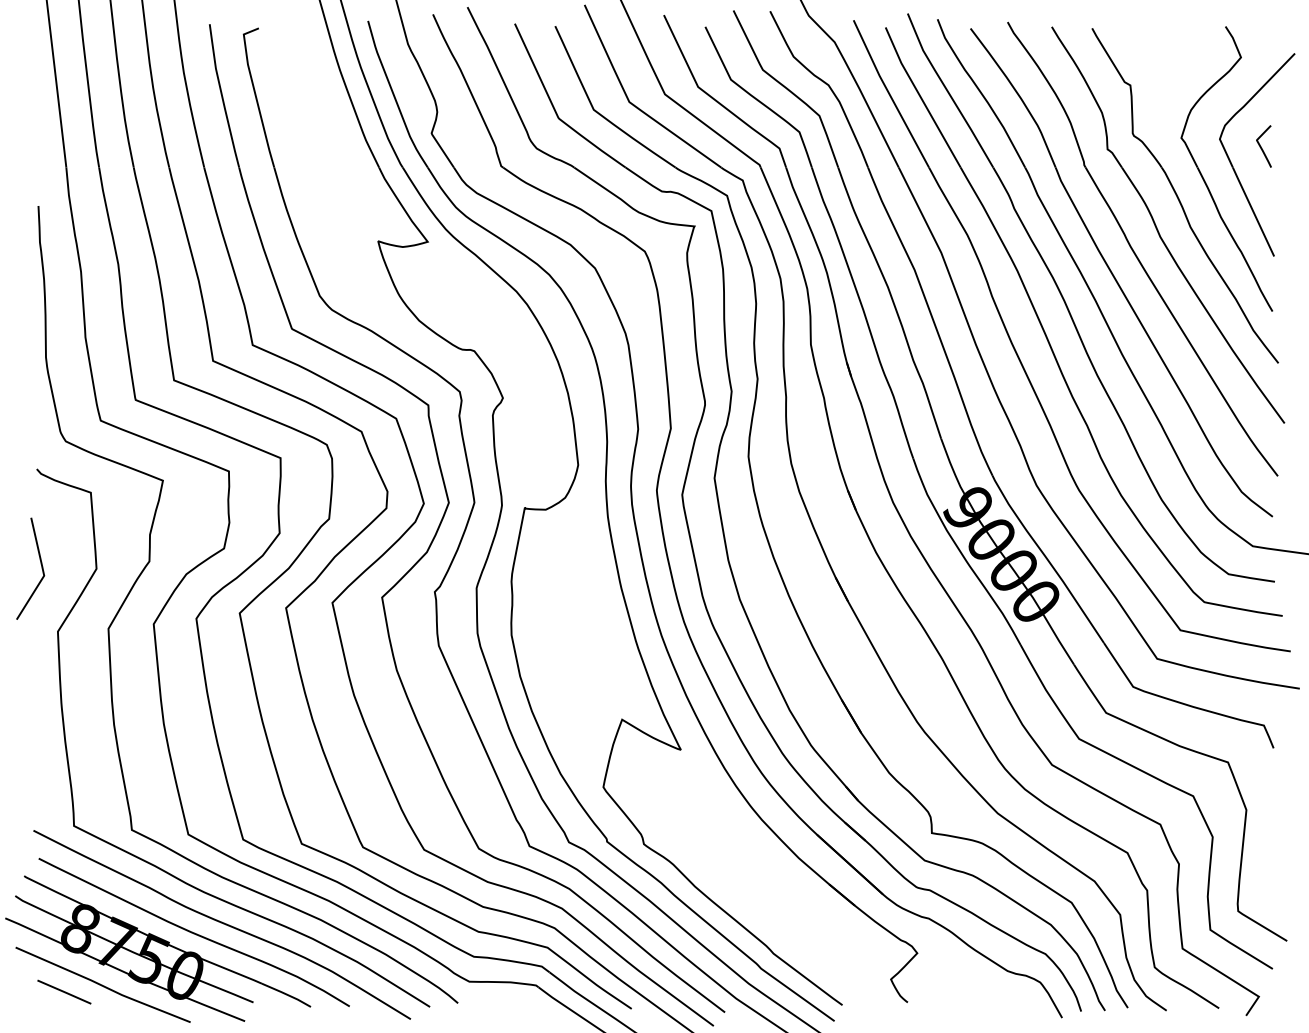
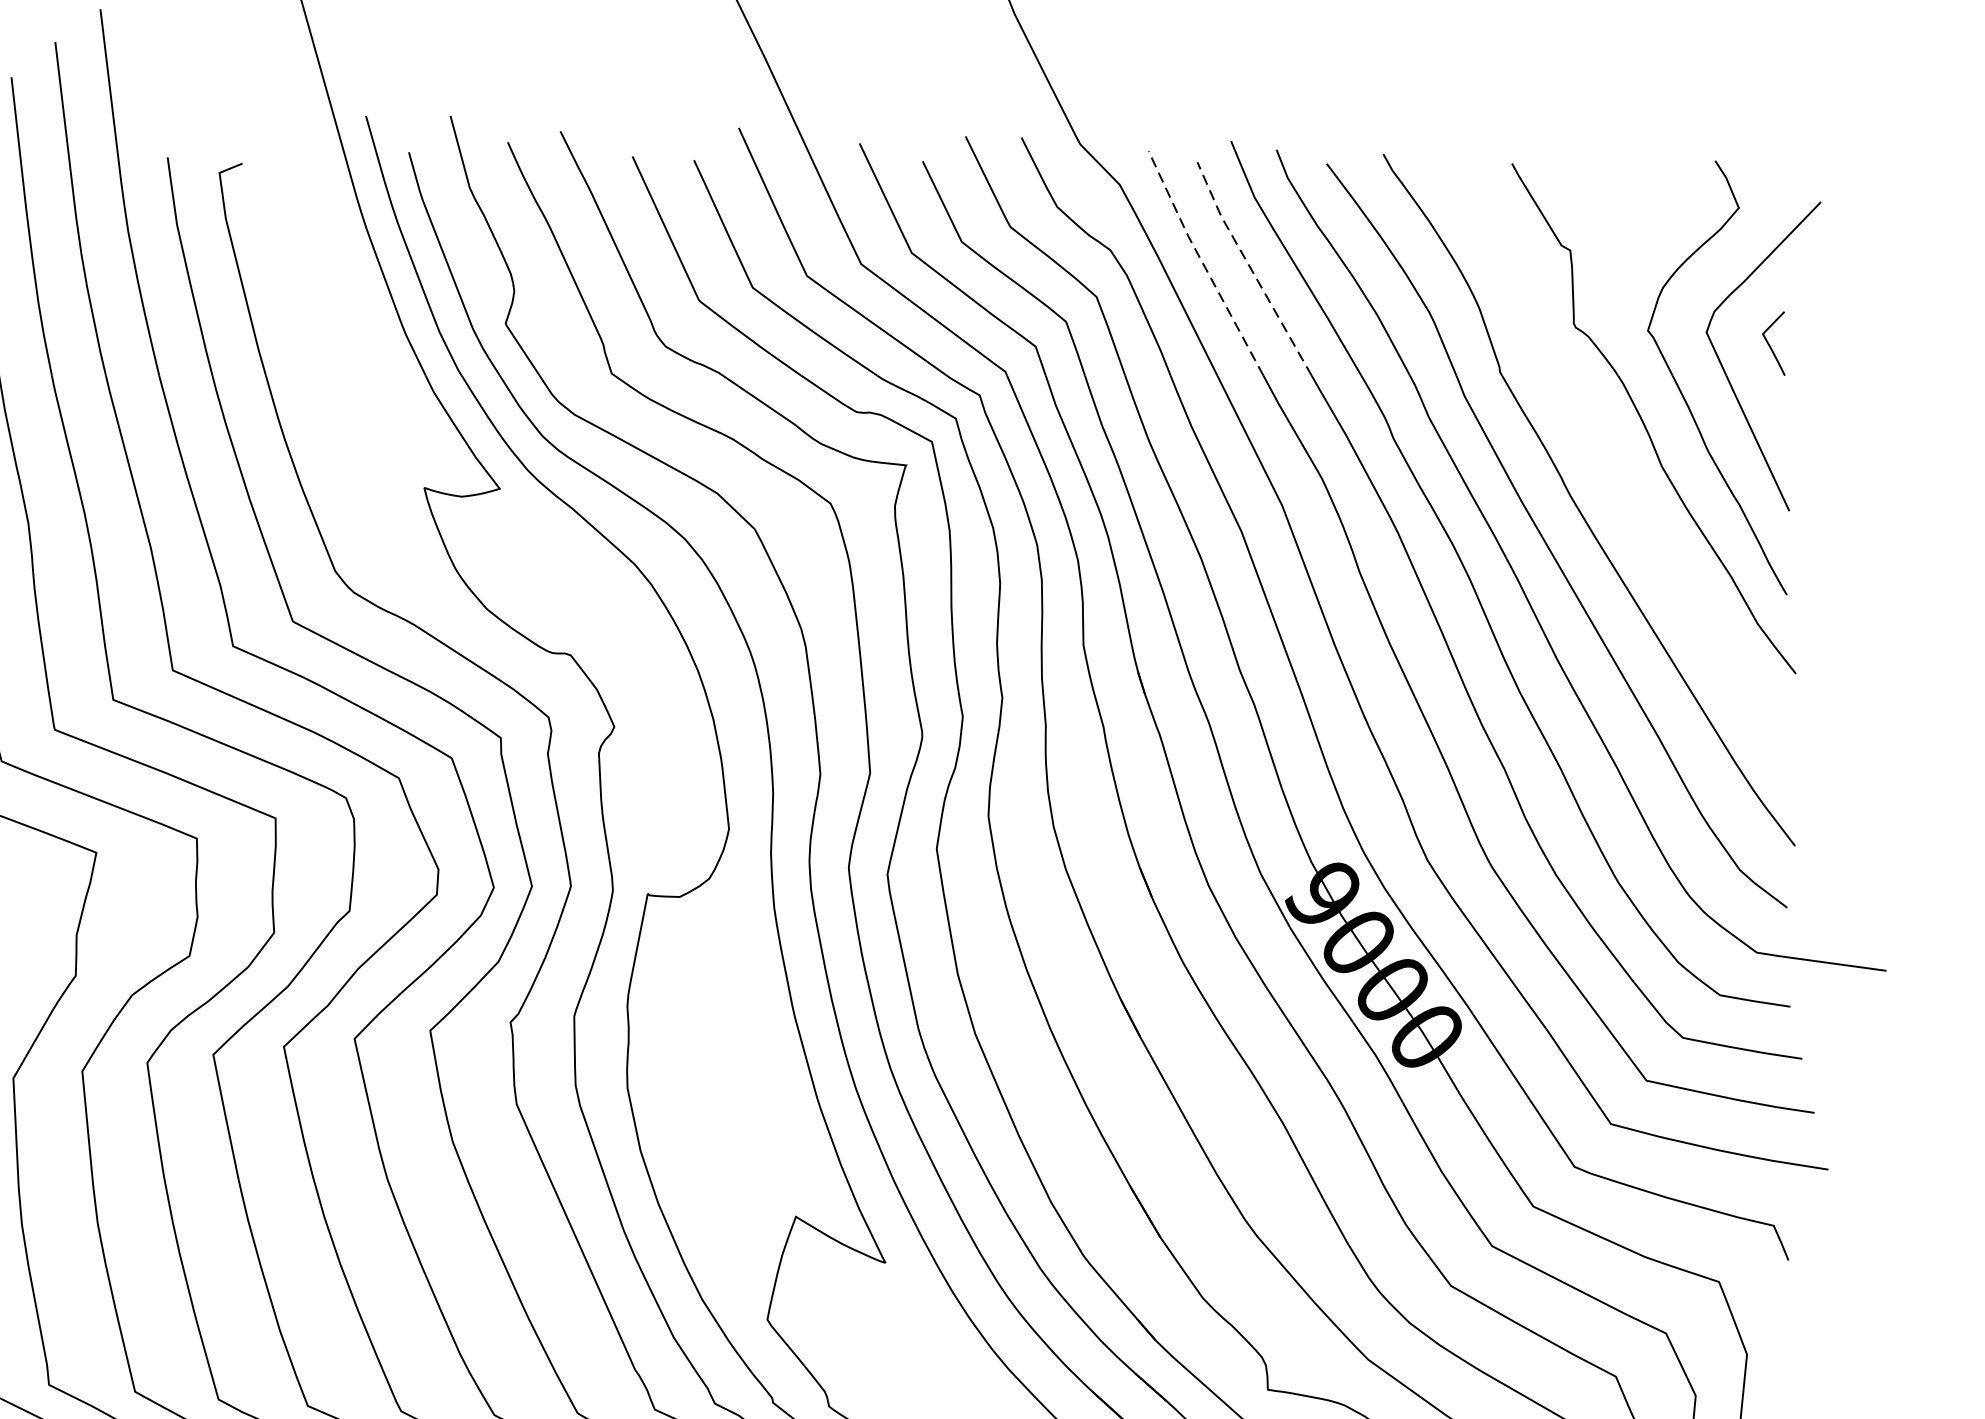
line: (889, 94) -> (1203, 264), solid -> dashed
line: (920, 97) -> (1250, 268), solid -> dashed
part: (1158, 229) -> (1613, 470), removed

